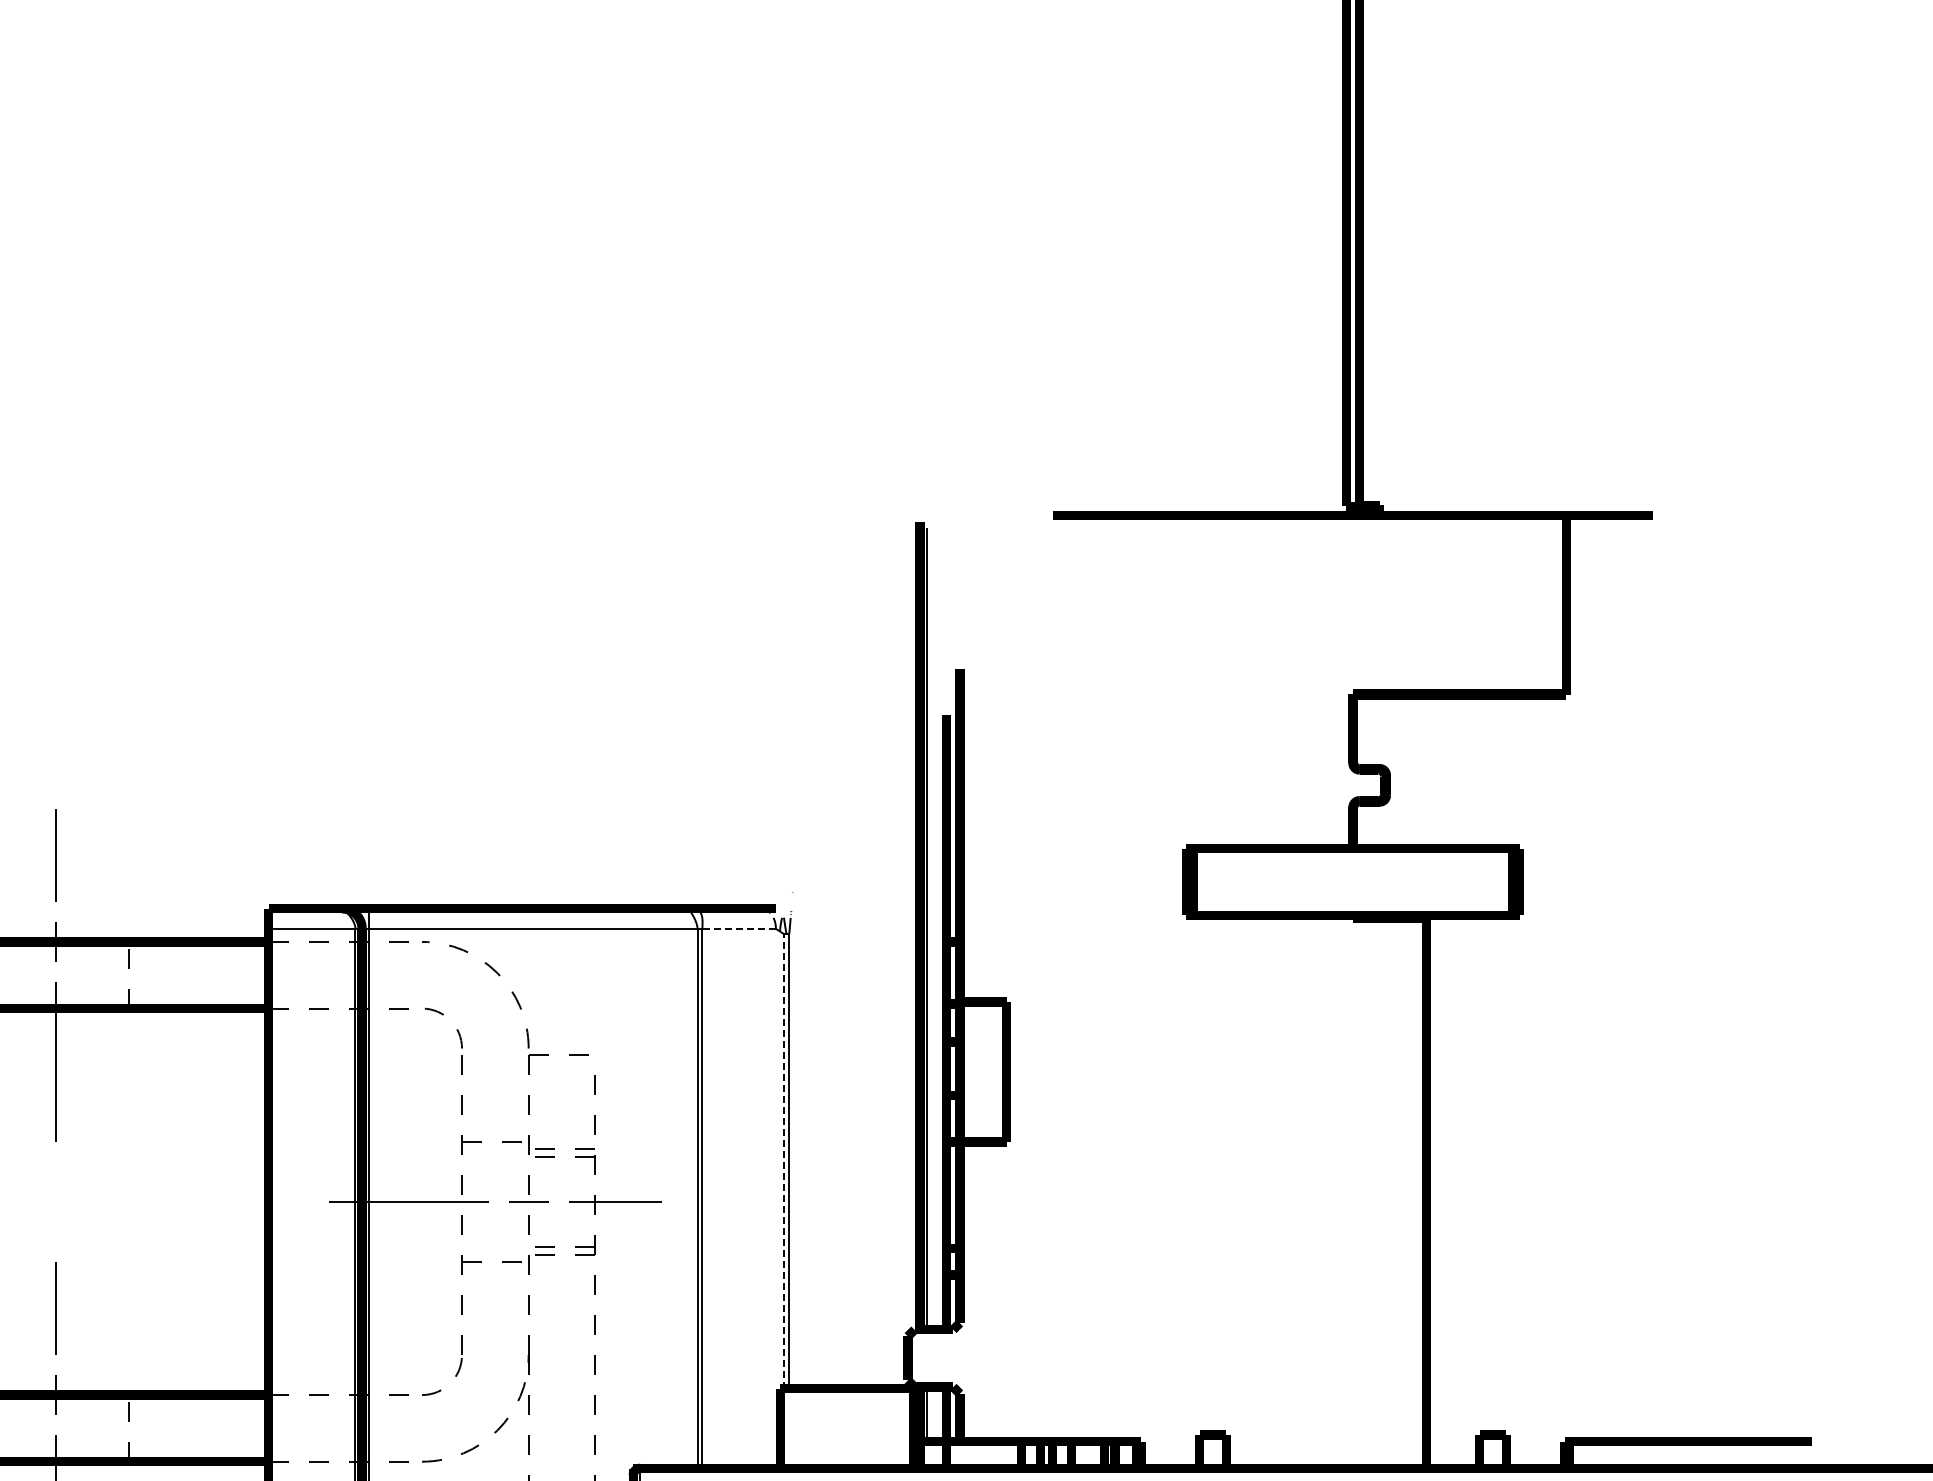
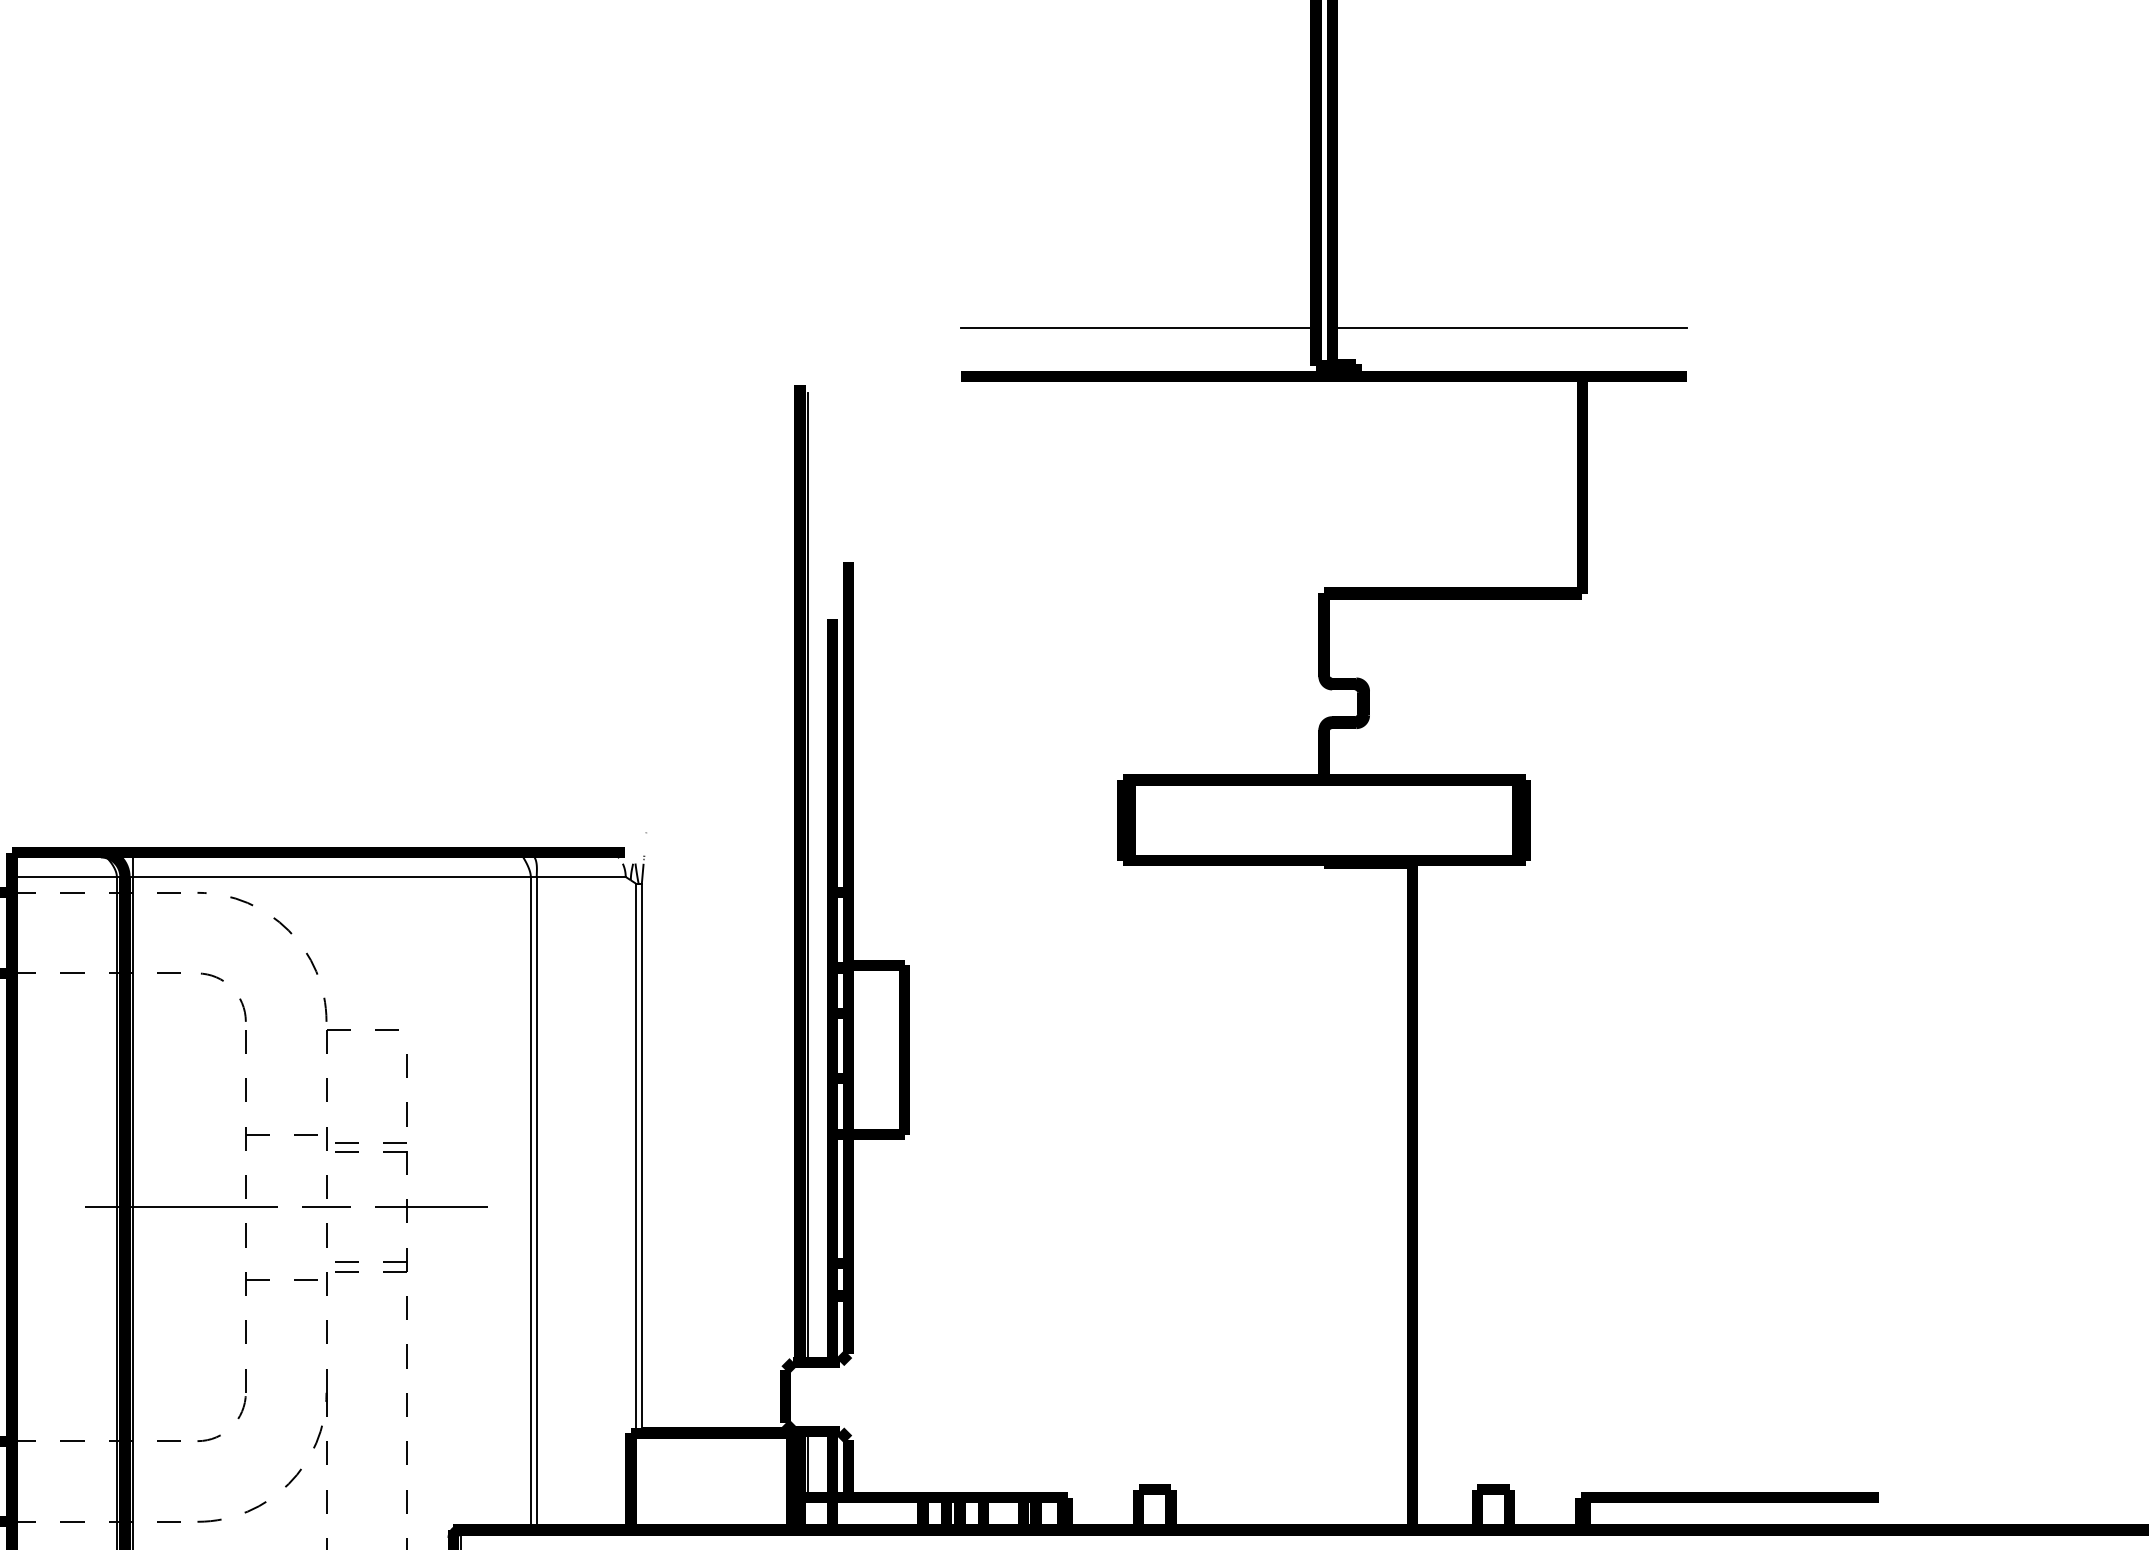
line: (1199, 475) -> (1138, 328), added
line: (1505, 475) -> (1508, 328), added
line: (739, 928) -> (581, 876), dashed -> solid
line: (784, 1160) -> (636, 1157), dashed -> solid

